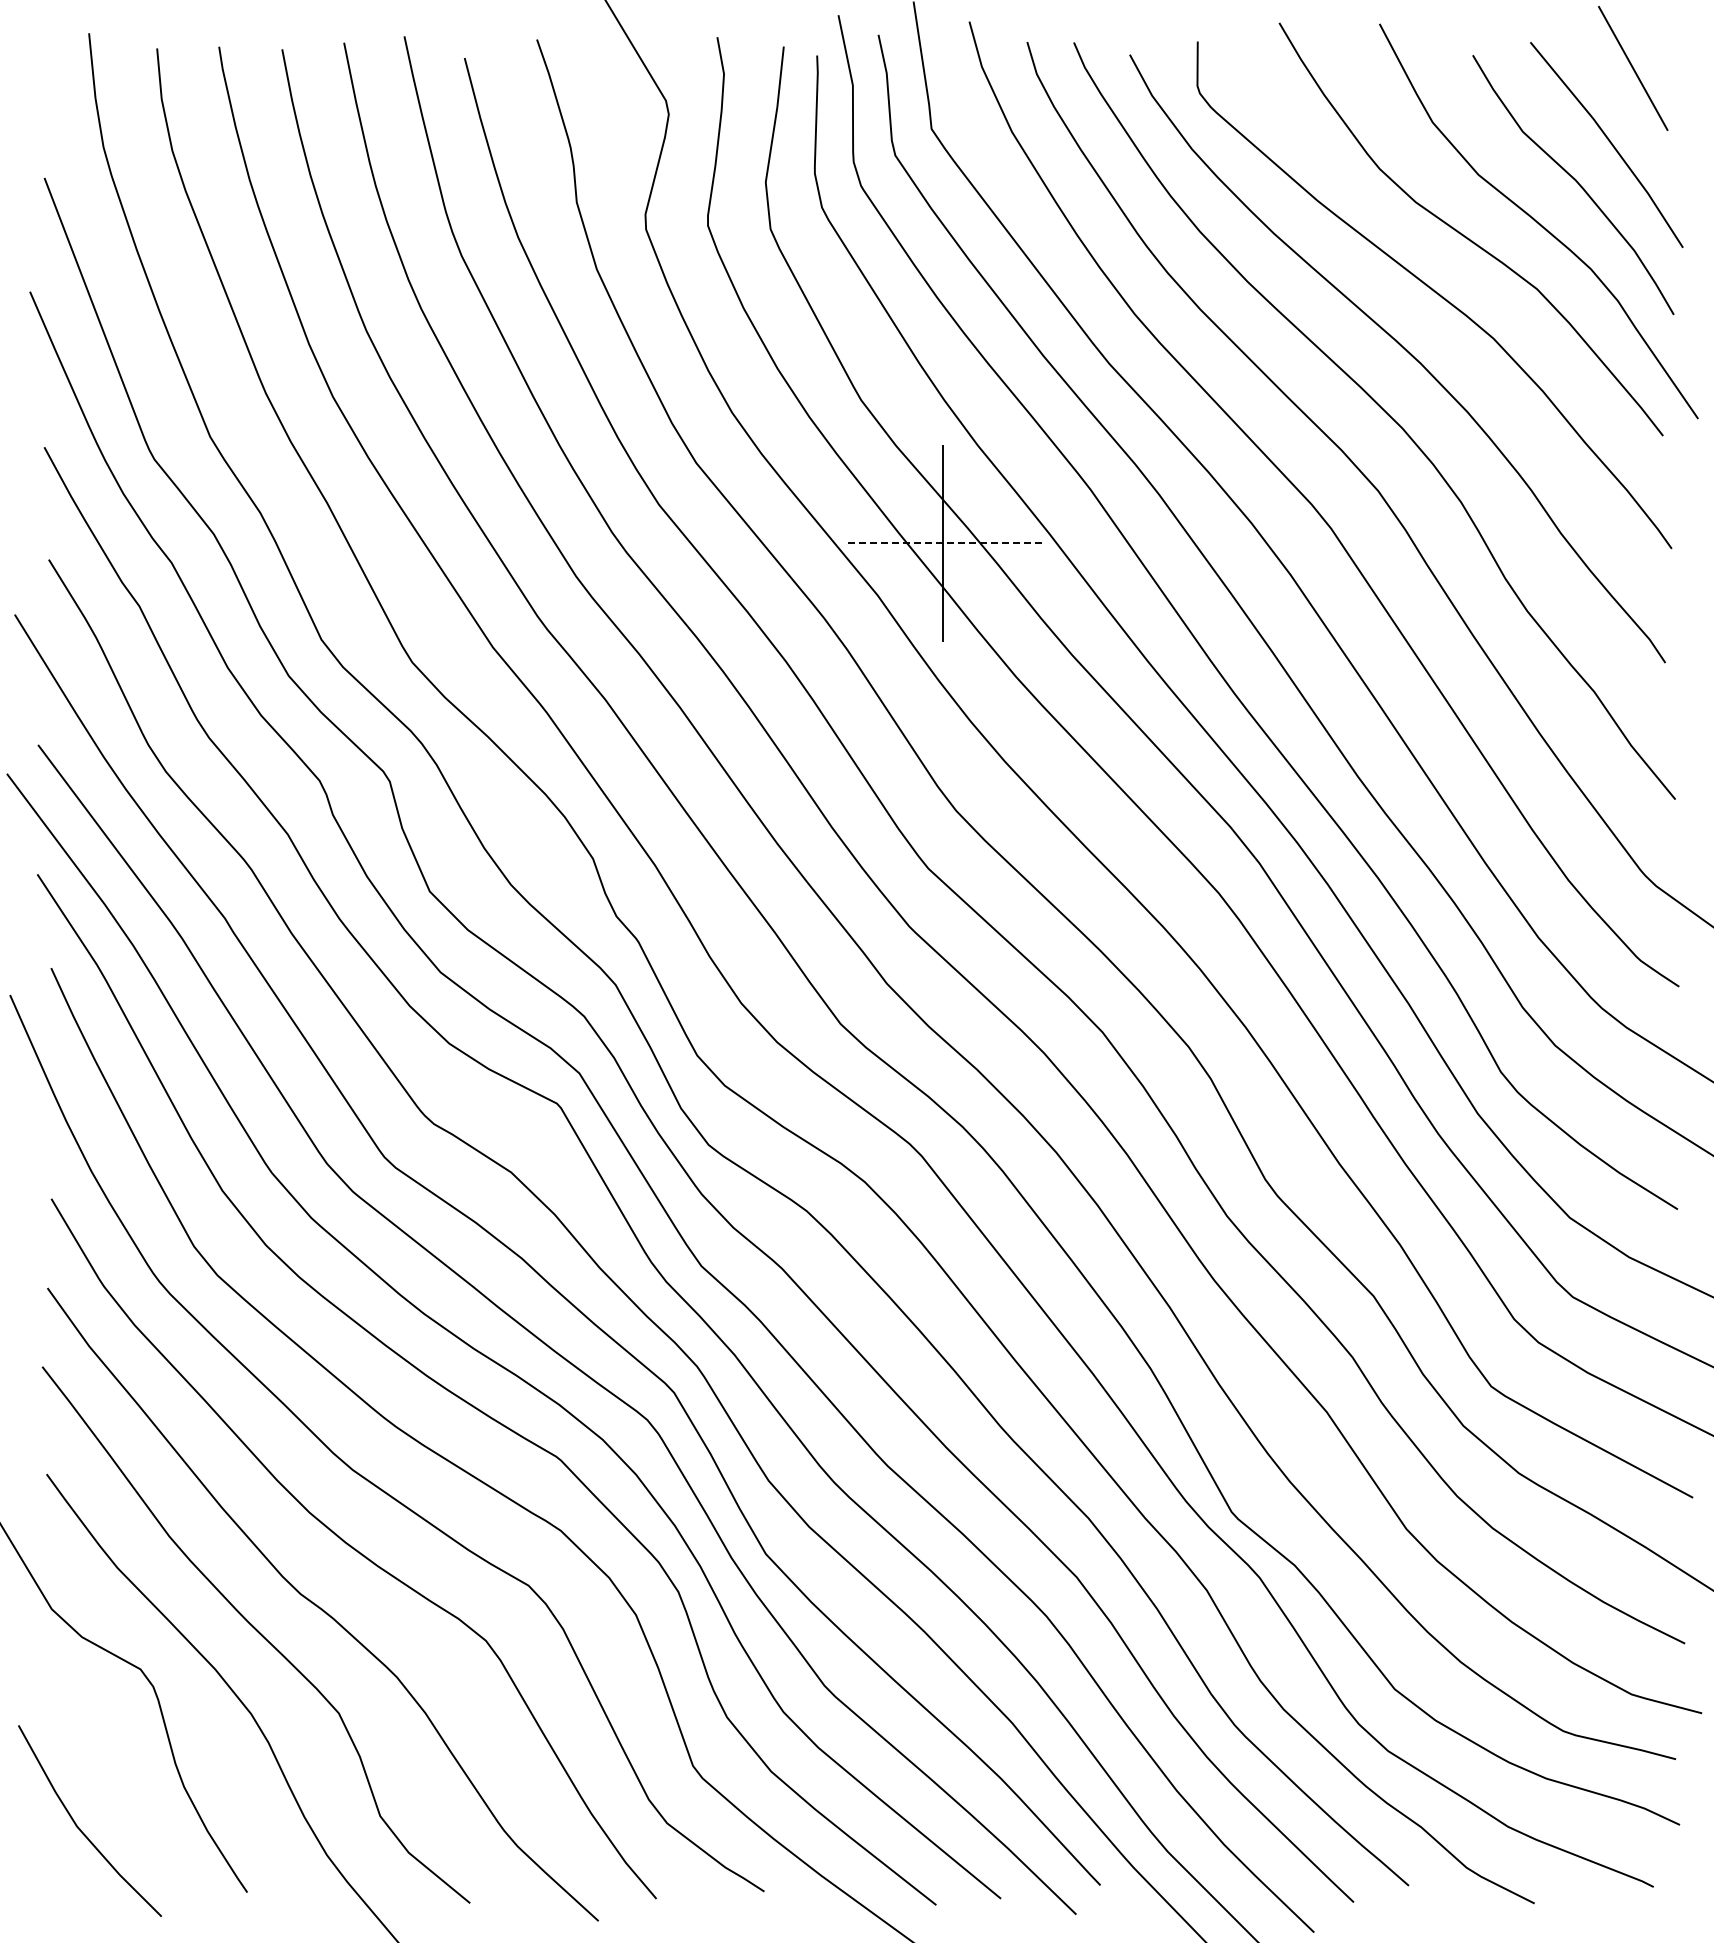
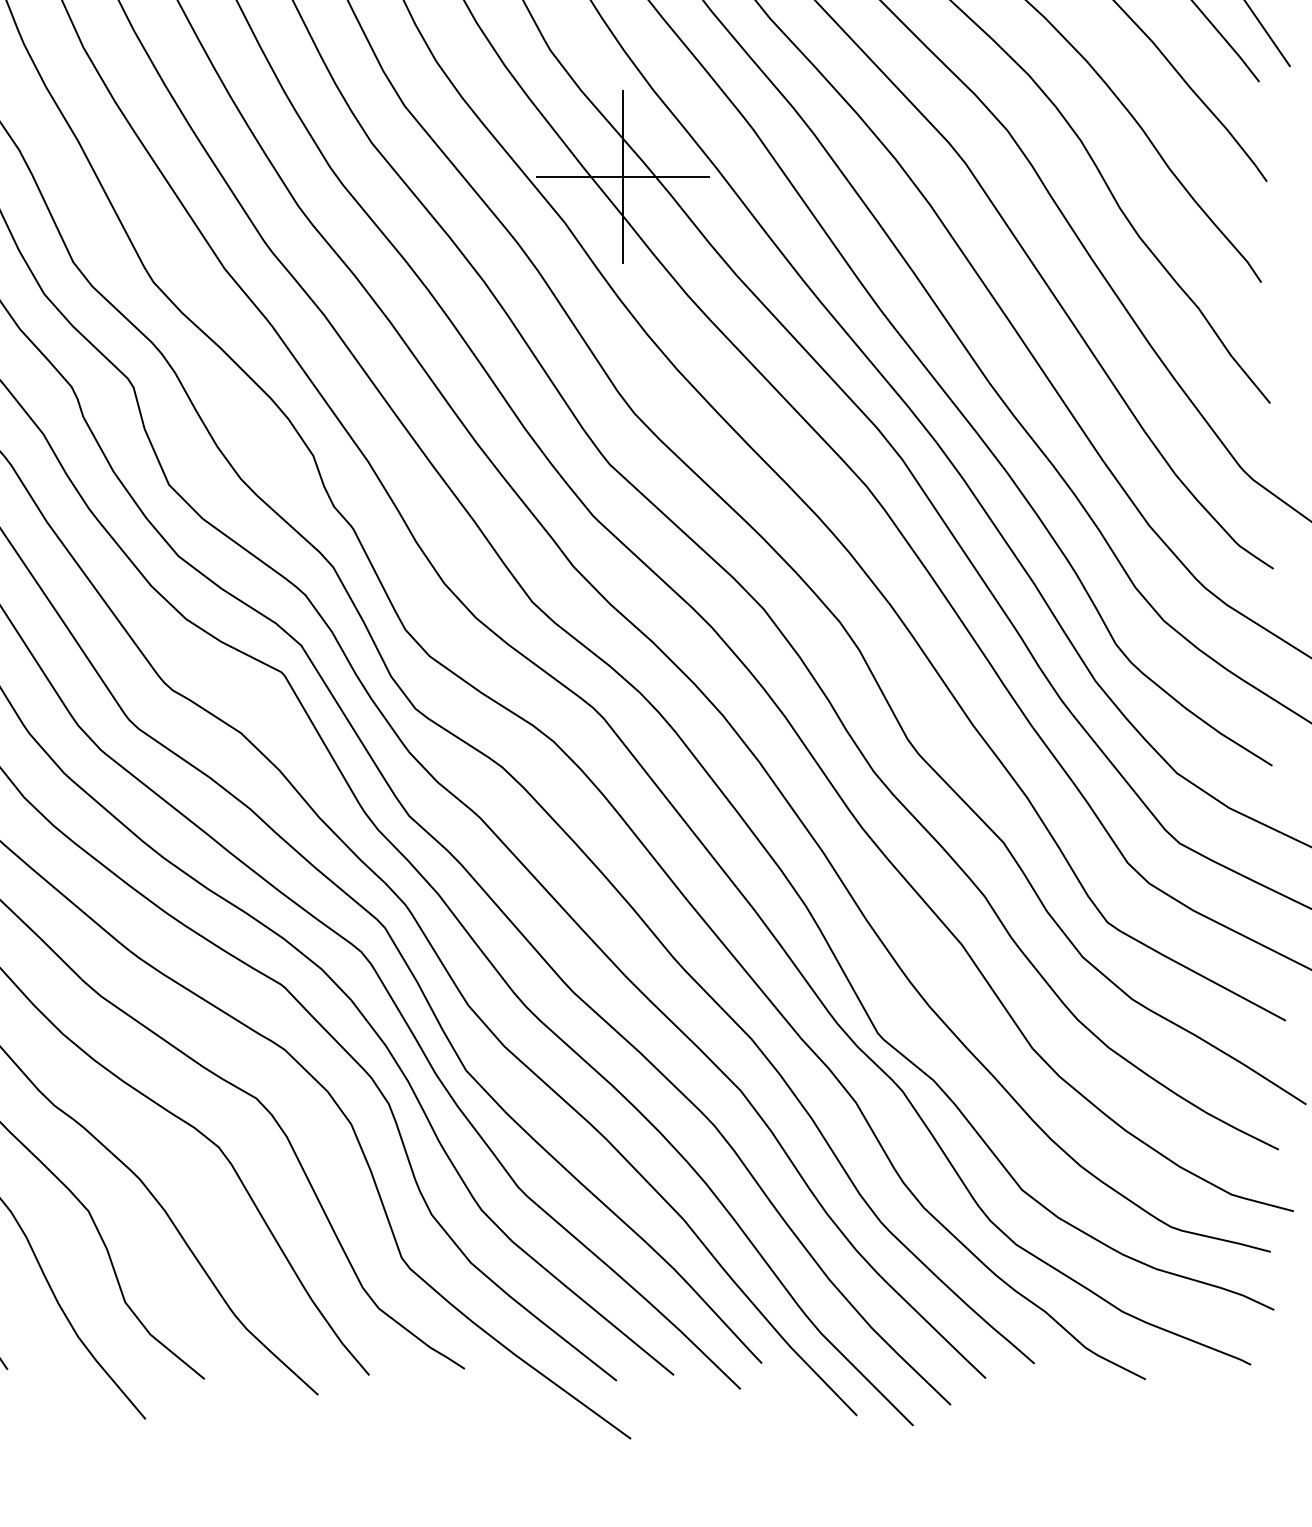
line: (943, 543) -> (623, 177), dashed -> solid

